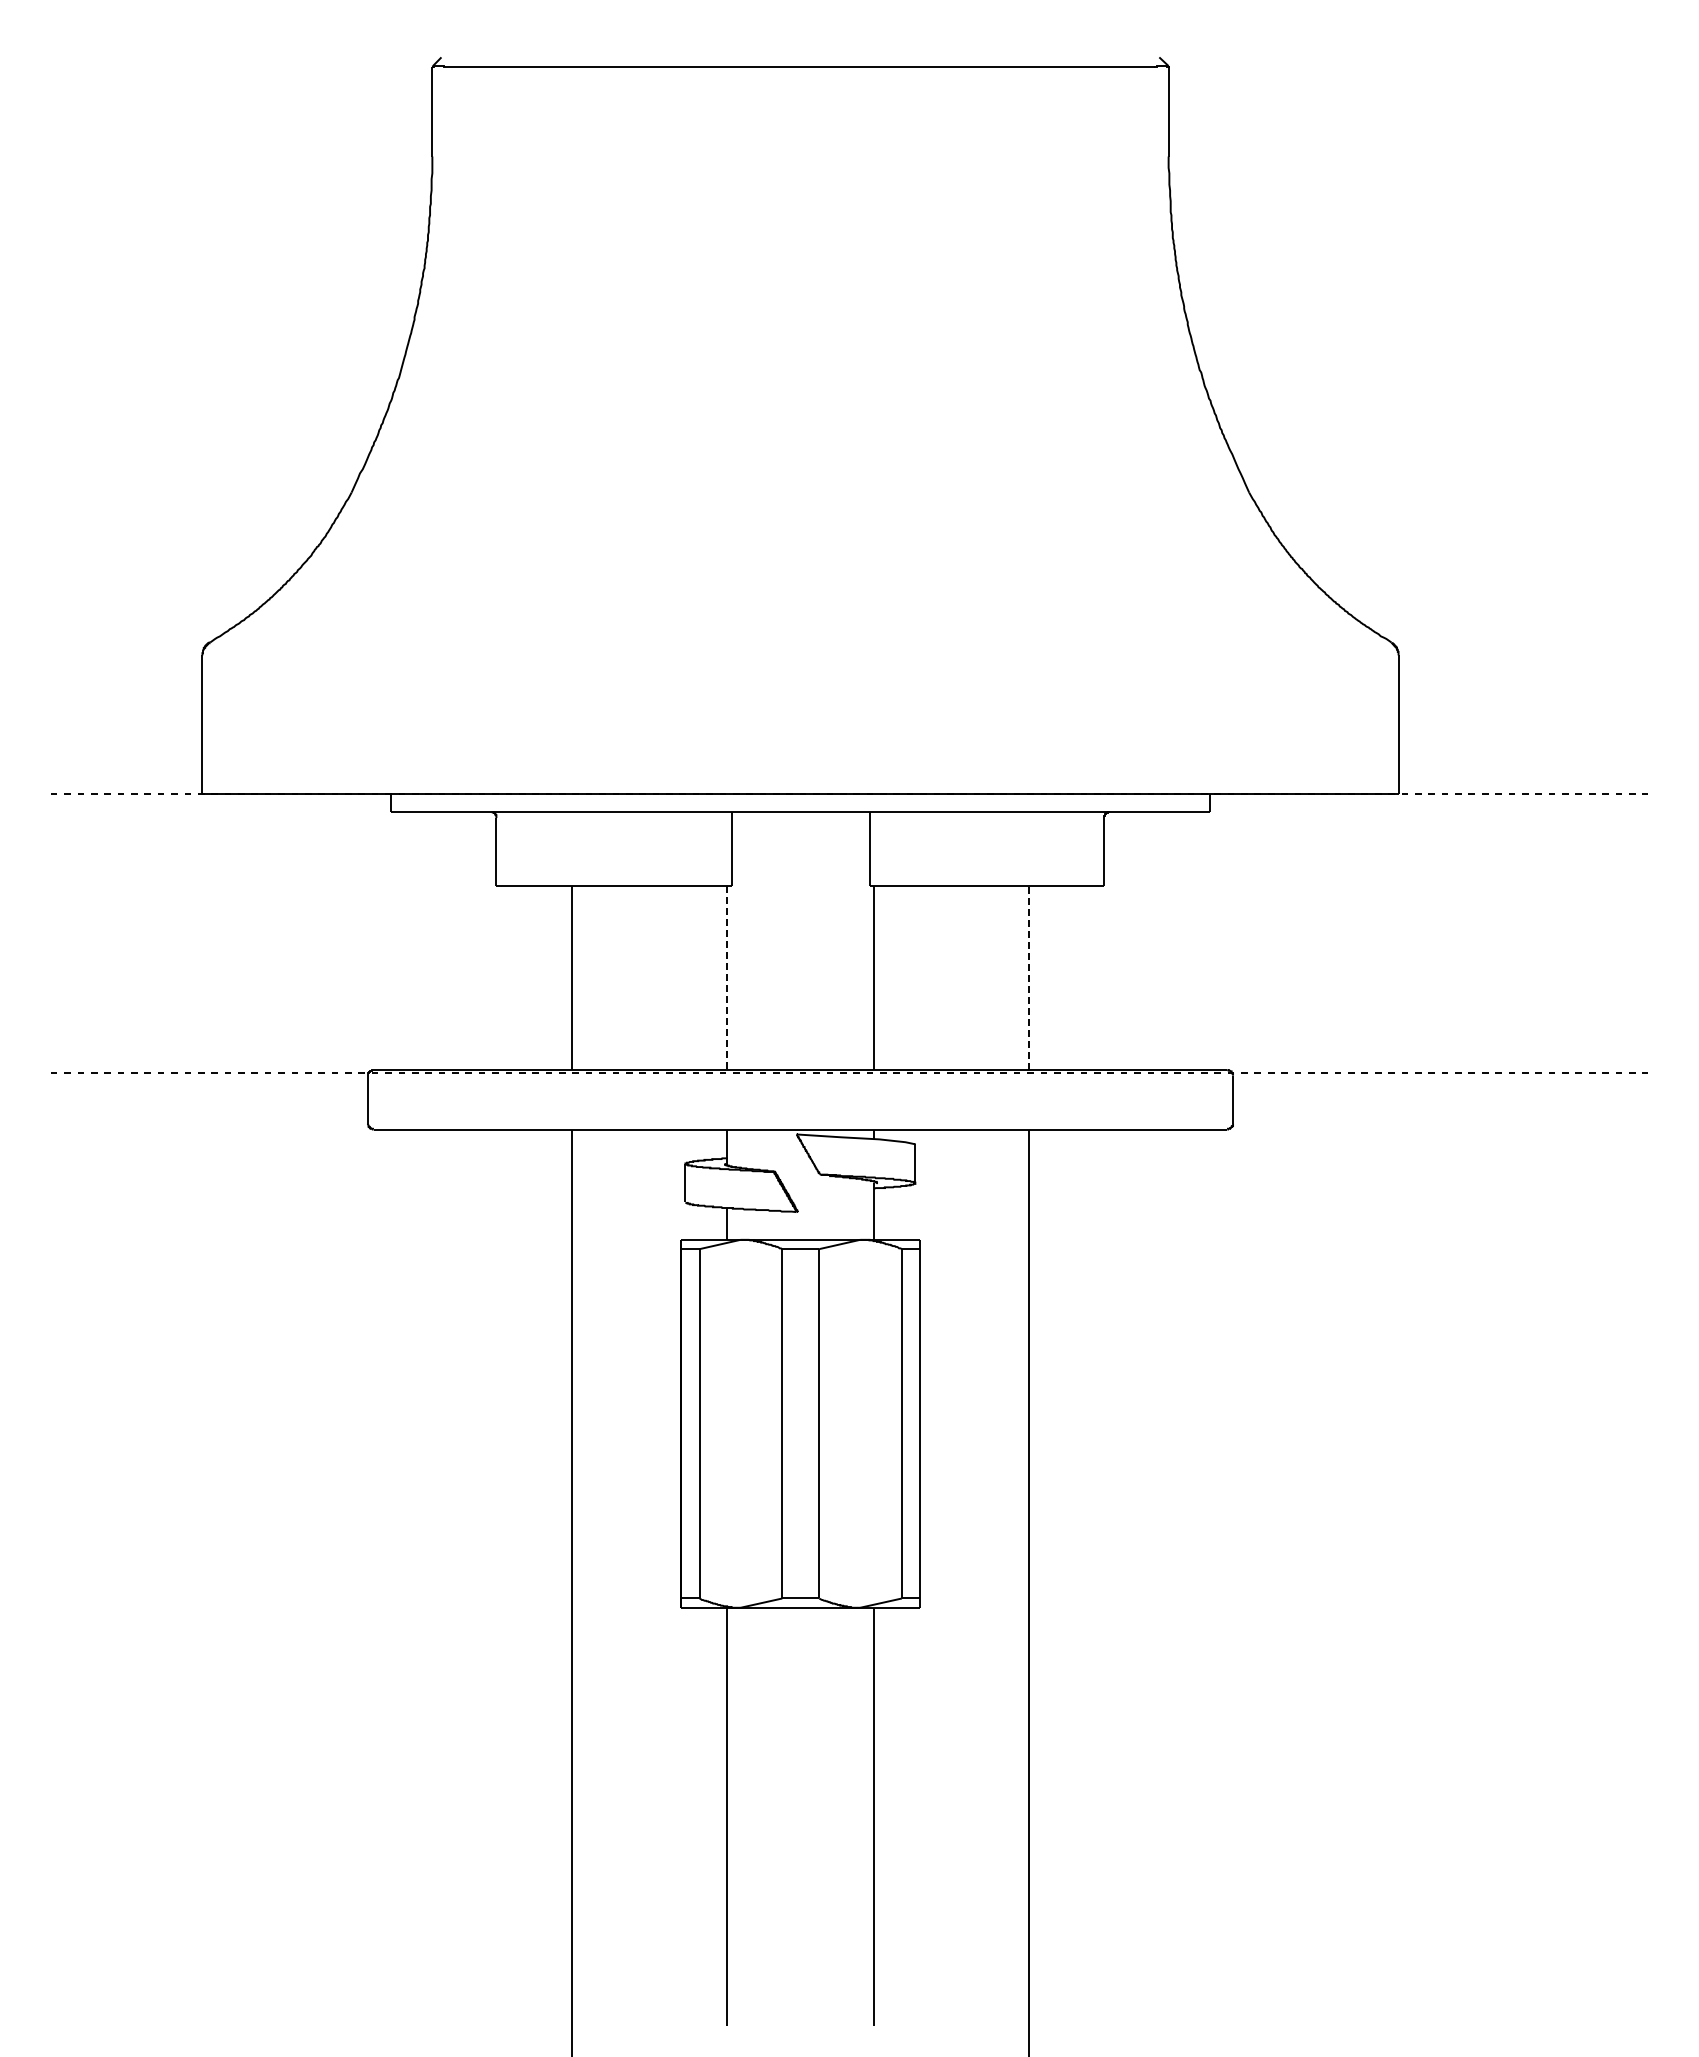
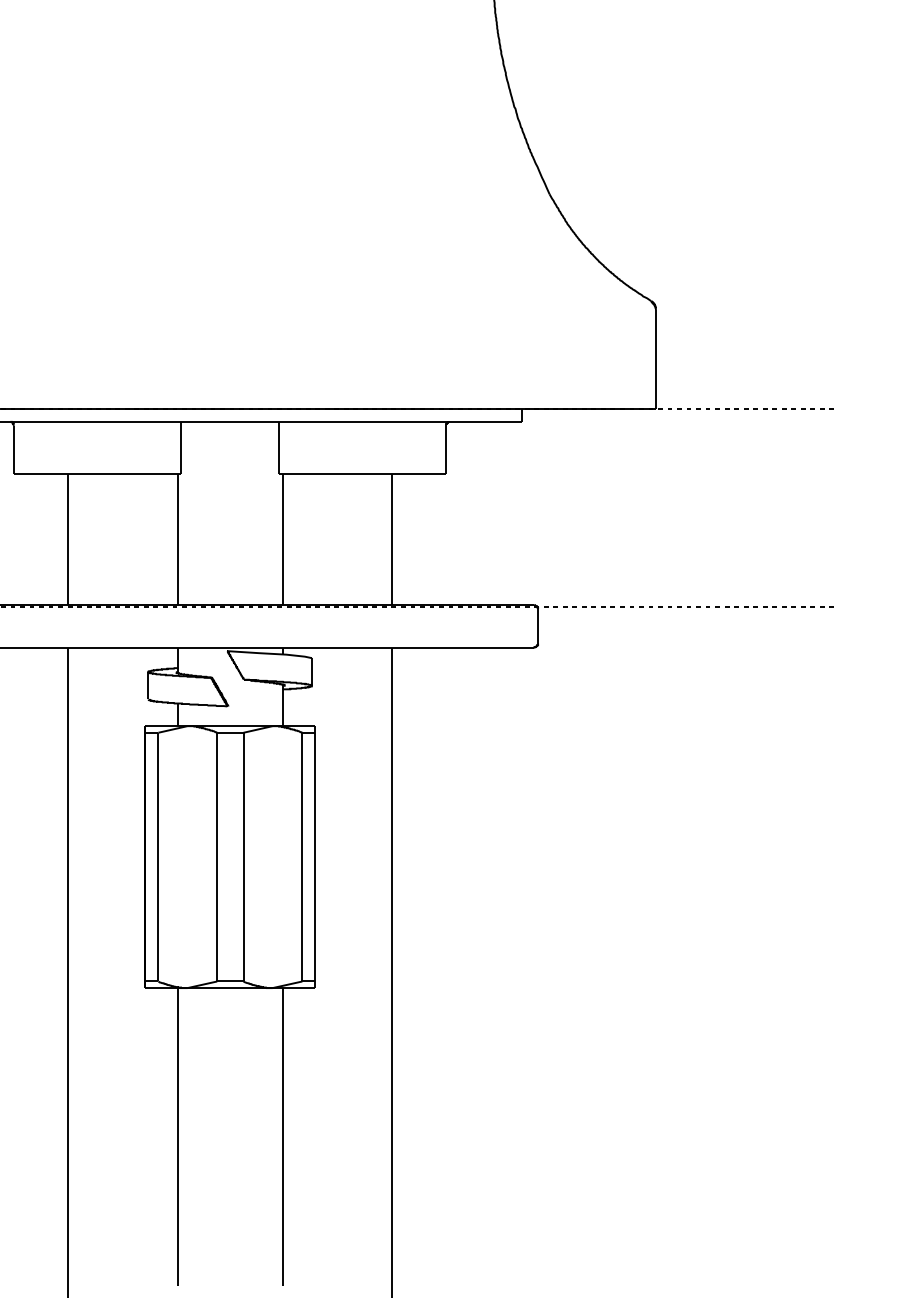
line: (727, 978) -> (178, 540), dashed -> solid
line: (1028, 978) -> (392, 540), dashed -> solid

